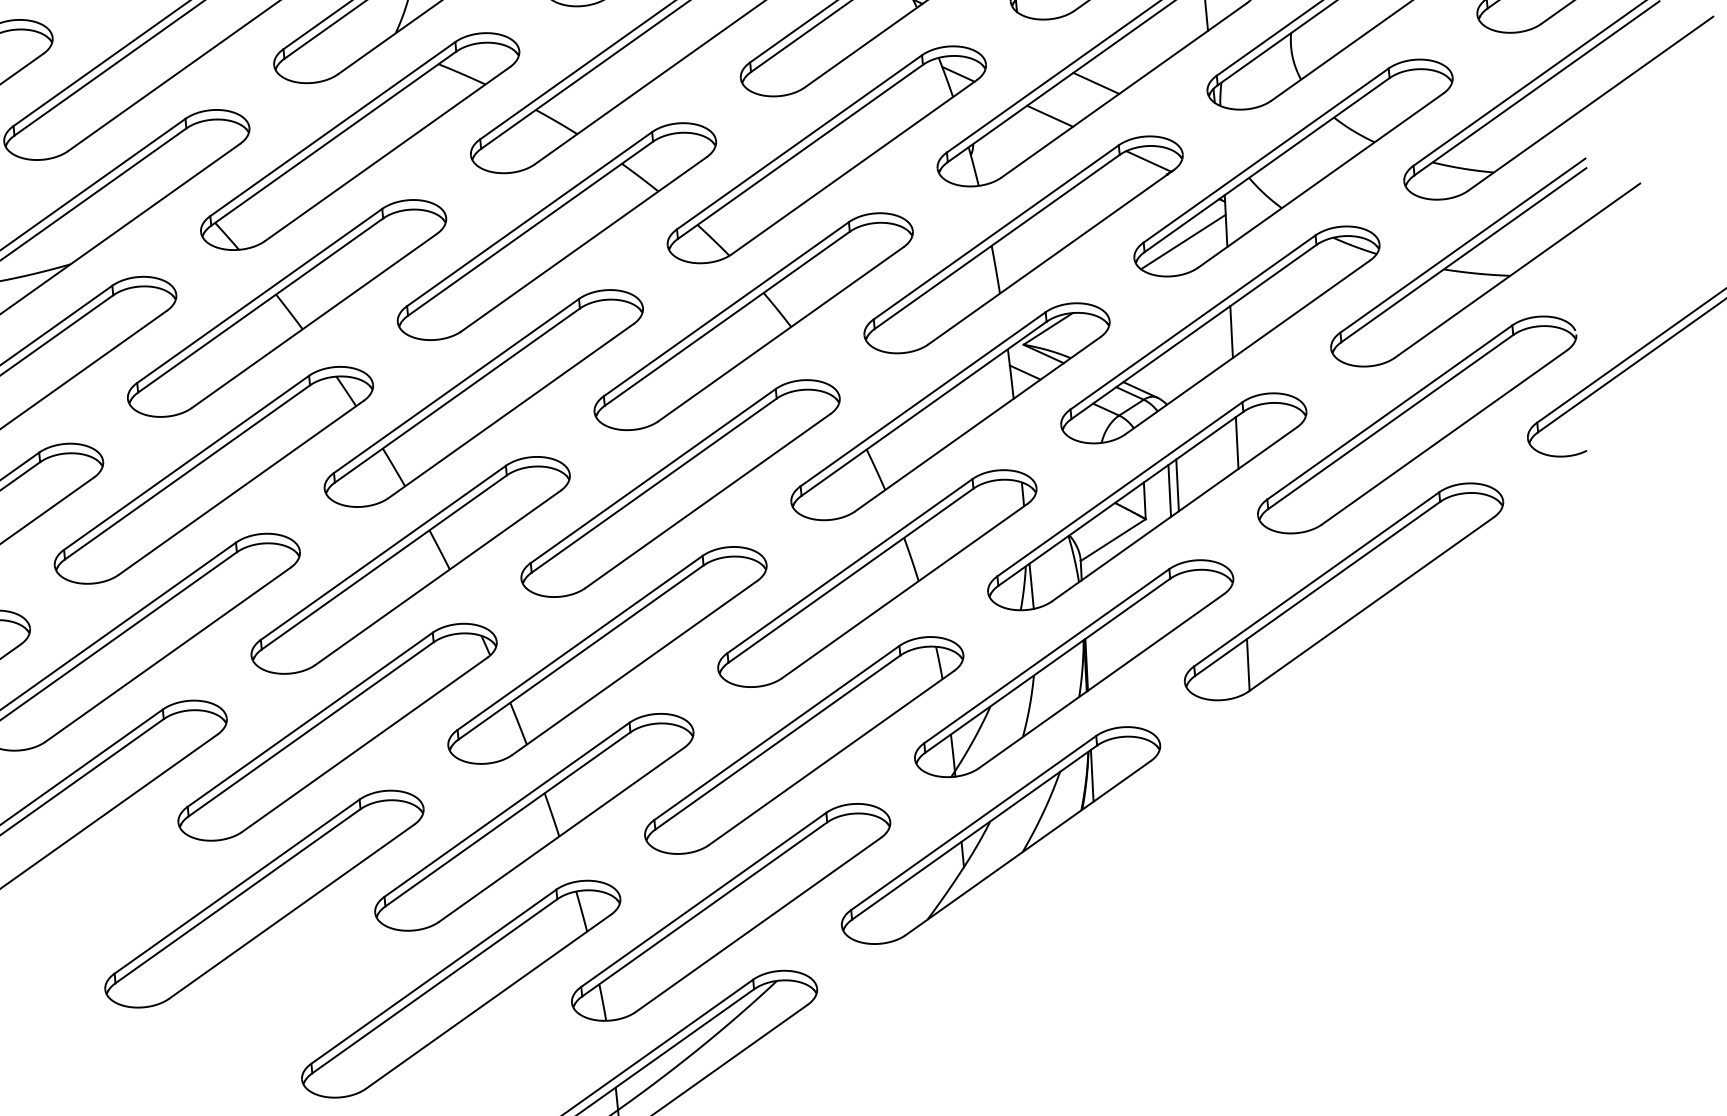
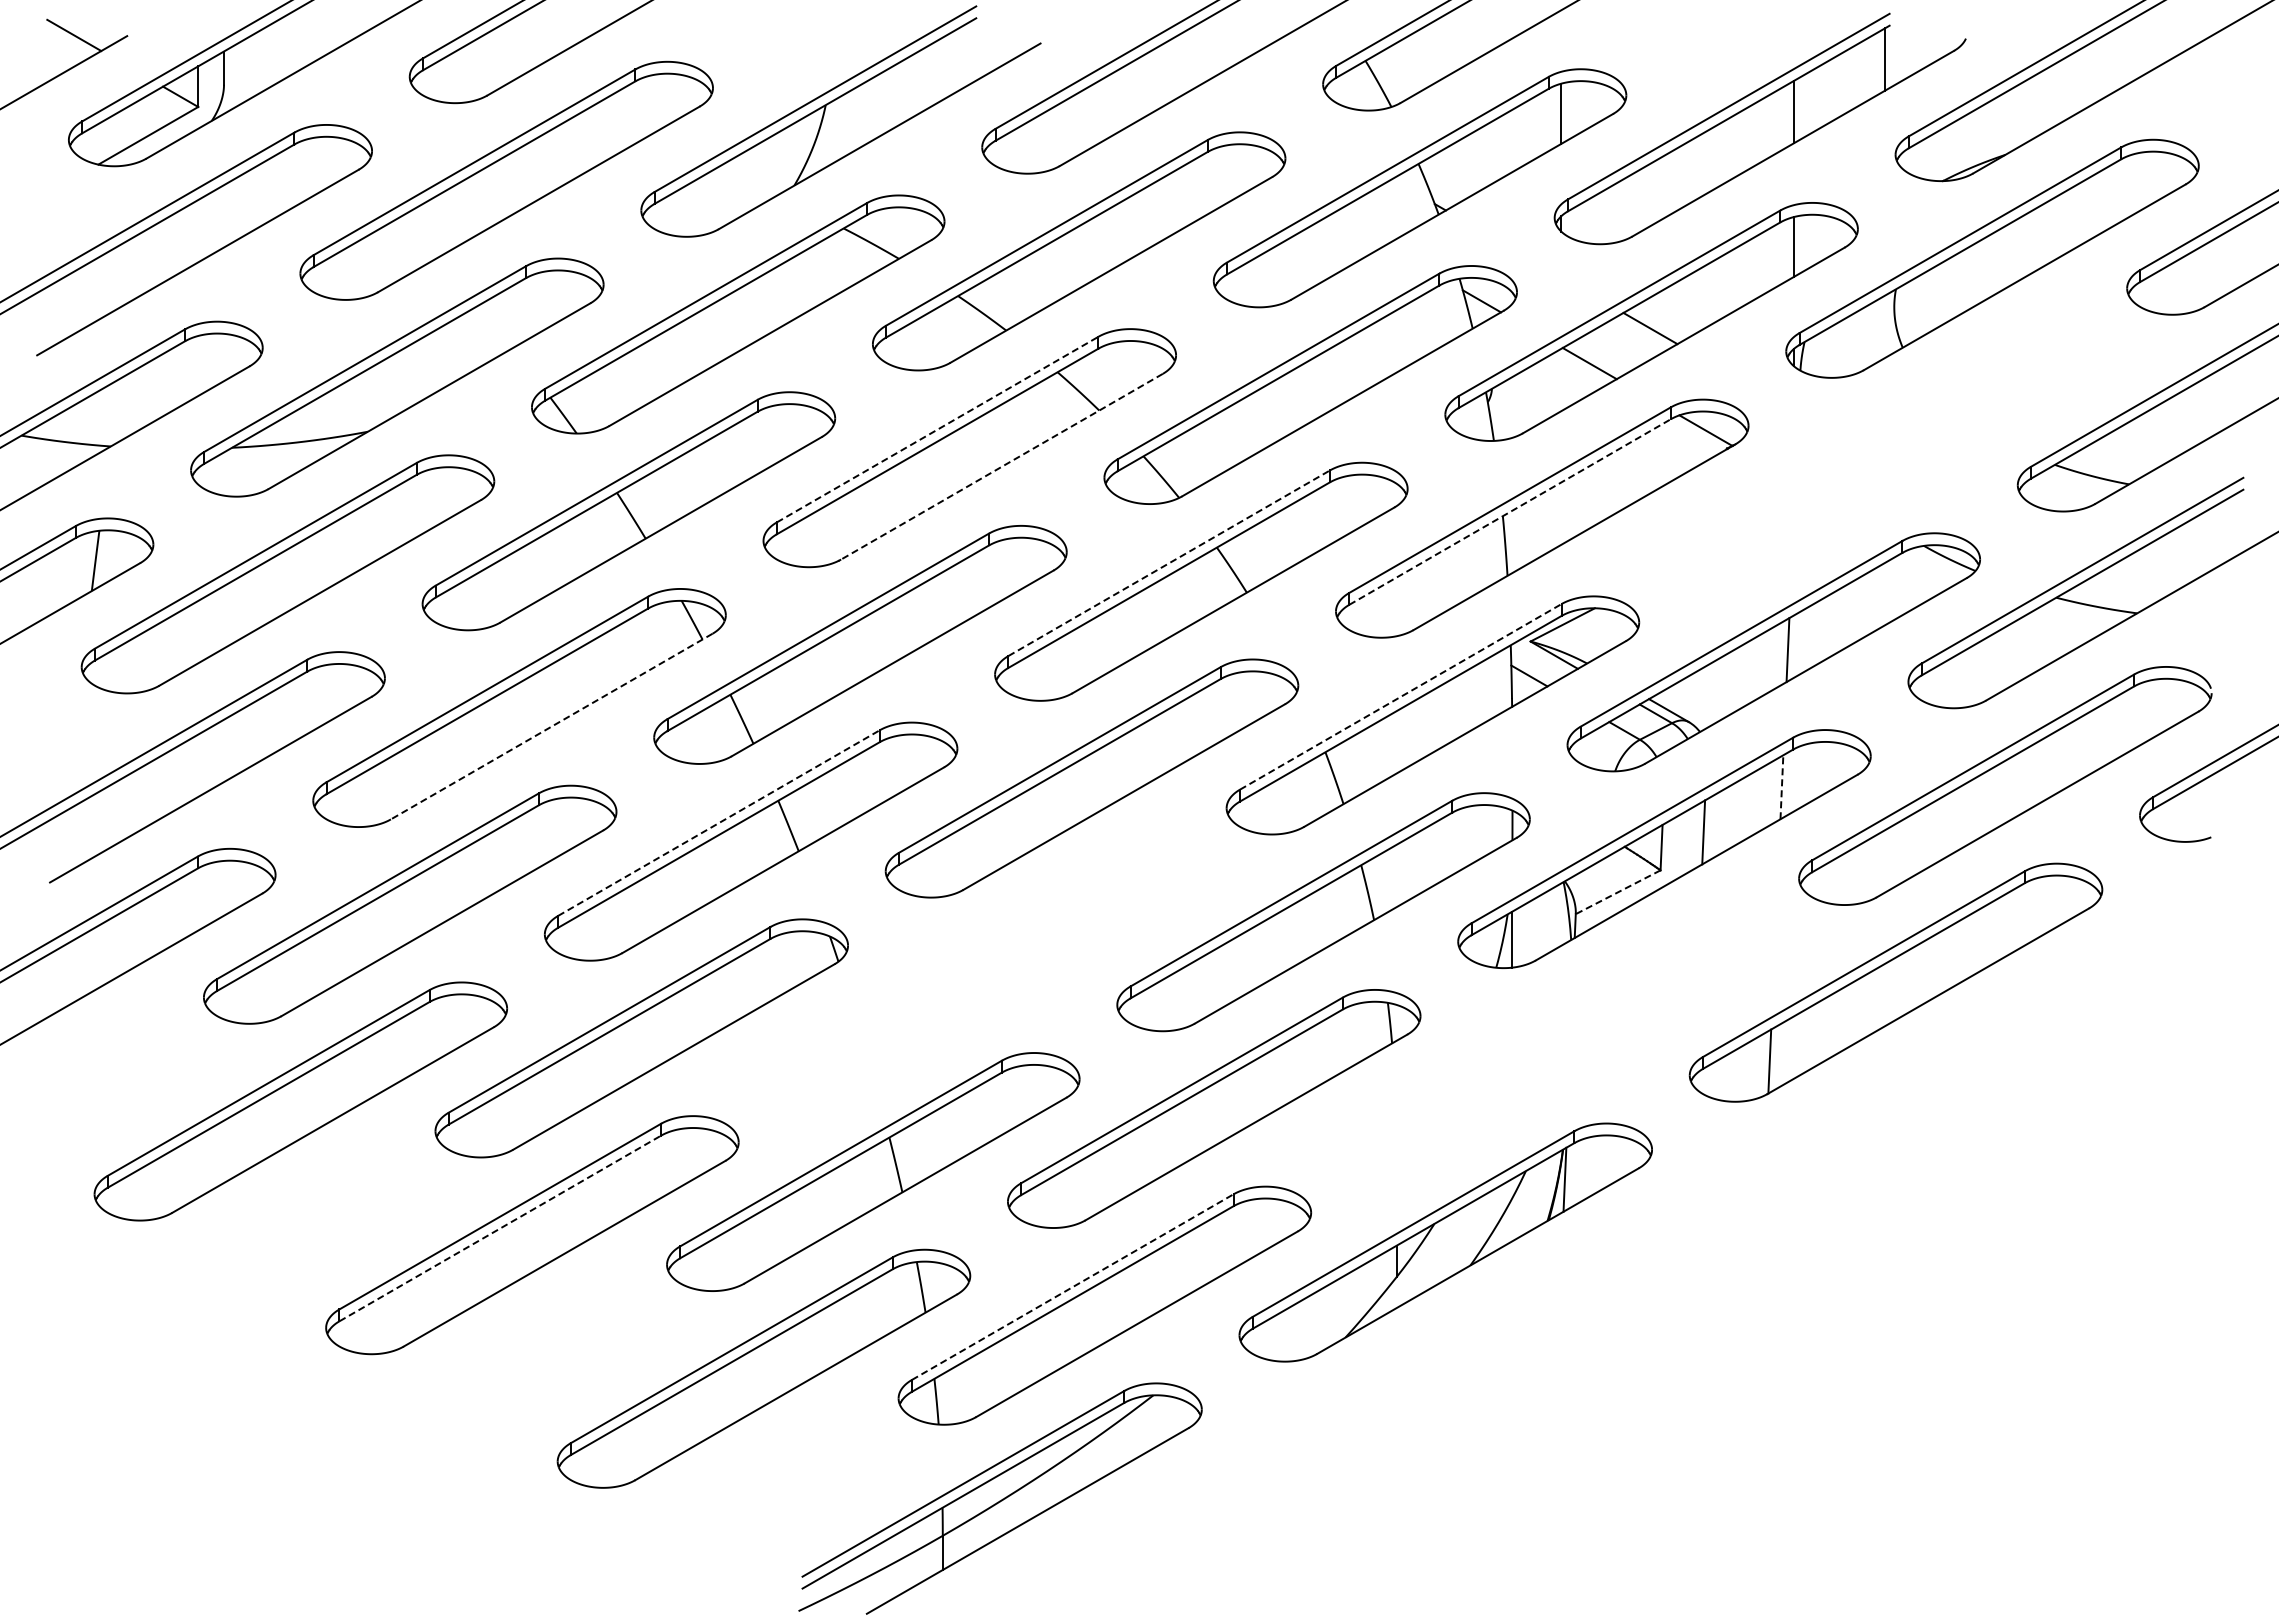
part: (1293, 167) -> (1883, 455), removed
line: (529, 219) -> (937, 429), solid -> dashed
line: (997, 242) -> (1510, 512), solid -> dashed
line: (583, 244) -> (1001, 466), solid -> dashed
line: (726, 309) -> (1169, 563), solid -> dashed
line: (922, 398) -> (1400, 696), solid -> dashed
line: (1236, 442) -> (1781, 786), solid -> dashed
line: (241, 487) -> (551, 726), solid -> dashed
line: (1169, 491) -> (1692, 838), removed
line: (1113, 540) -> (1618, 892), solid -> dashed
line: (383, 553) -> (718, 823), solid -> dashed
part: (607, 655) -> (982, 975), removed
part: (1074, 668) -> (1555, 1045), removed
line: (238, 896) -> (500, 1228), solid -> dashed
line: (703, 900) -> (1072, 1287), solid -> dashed

